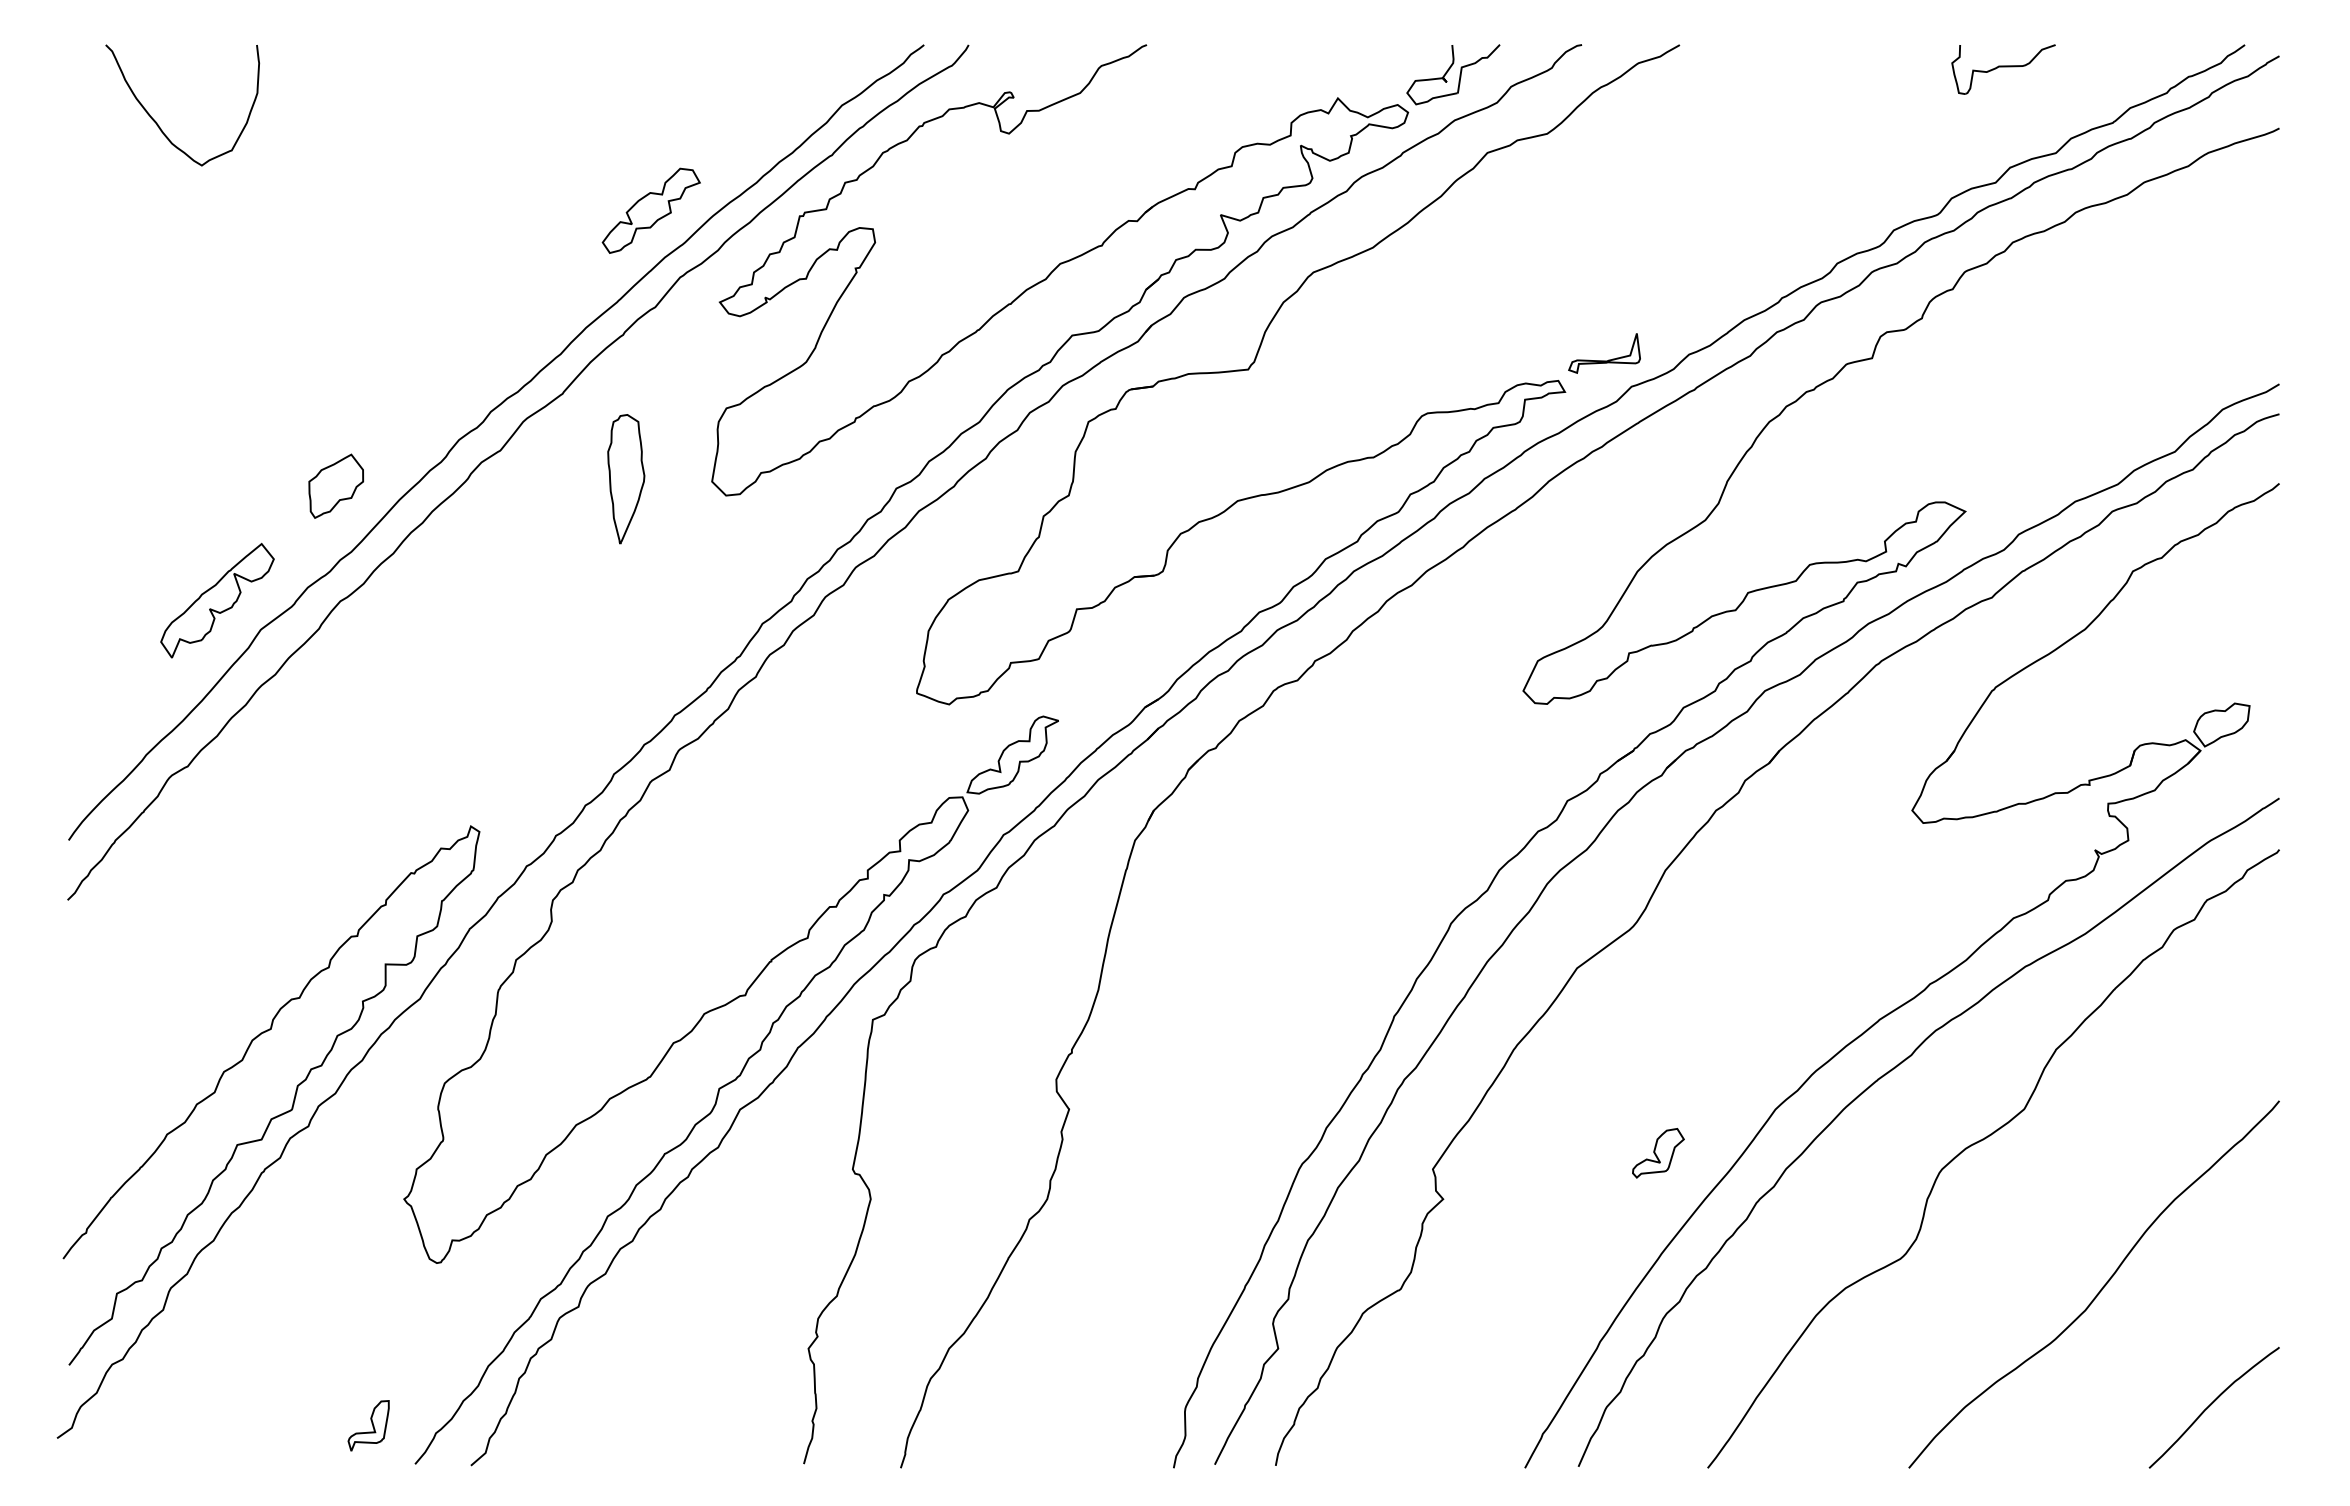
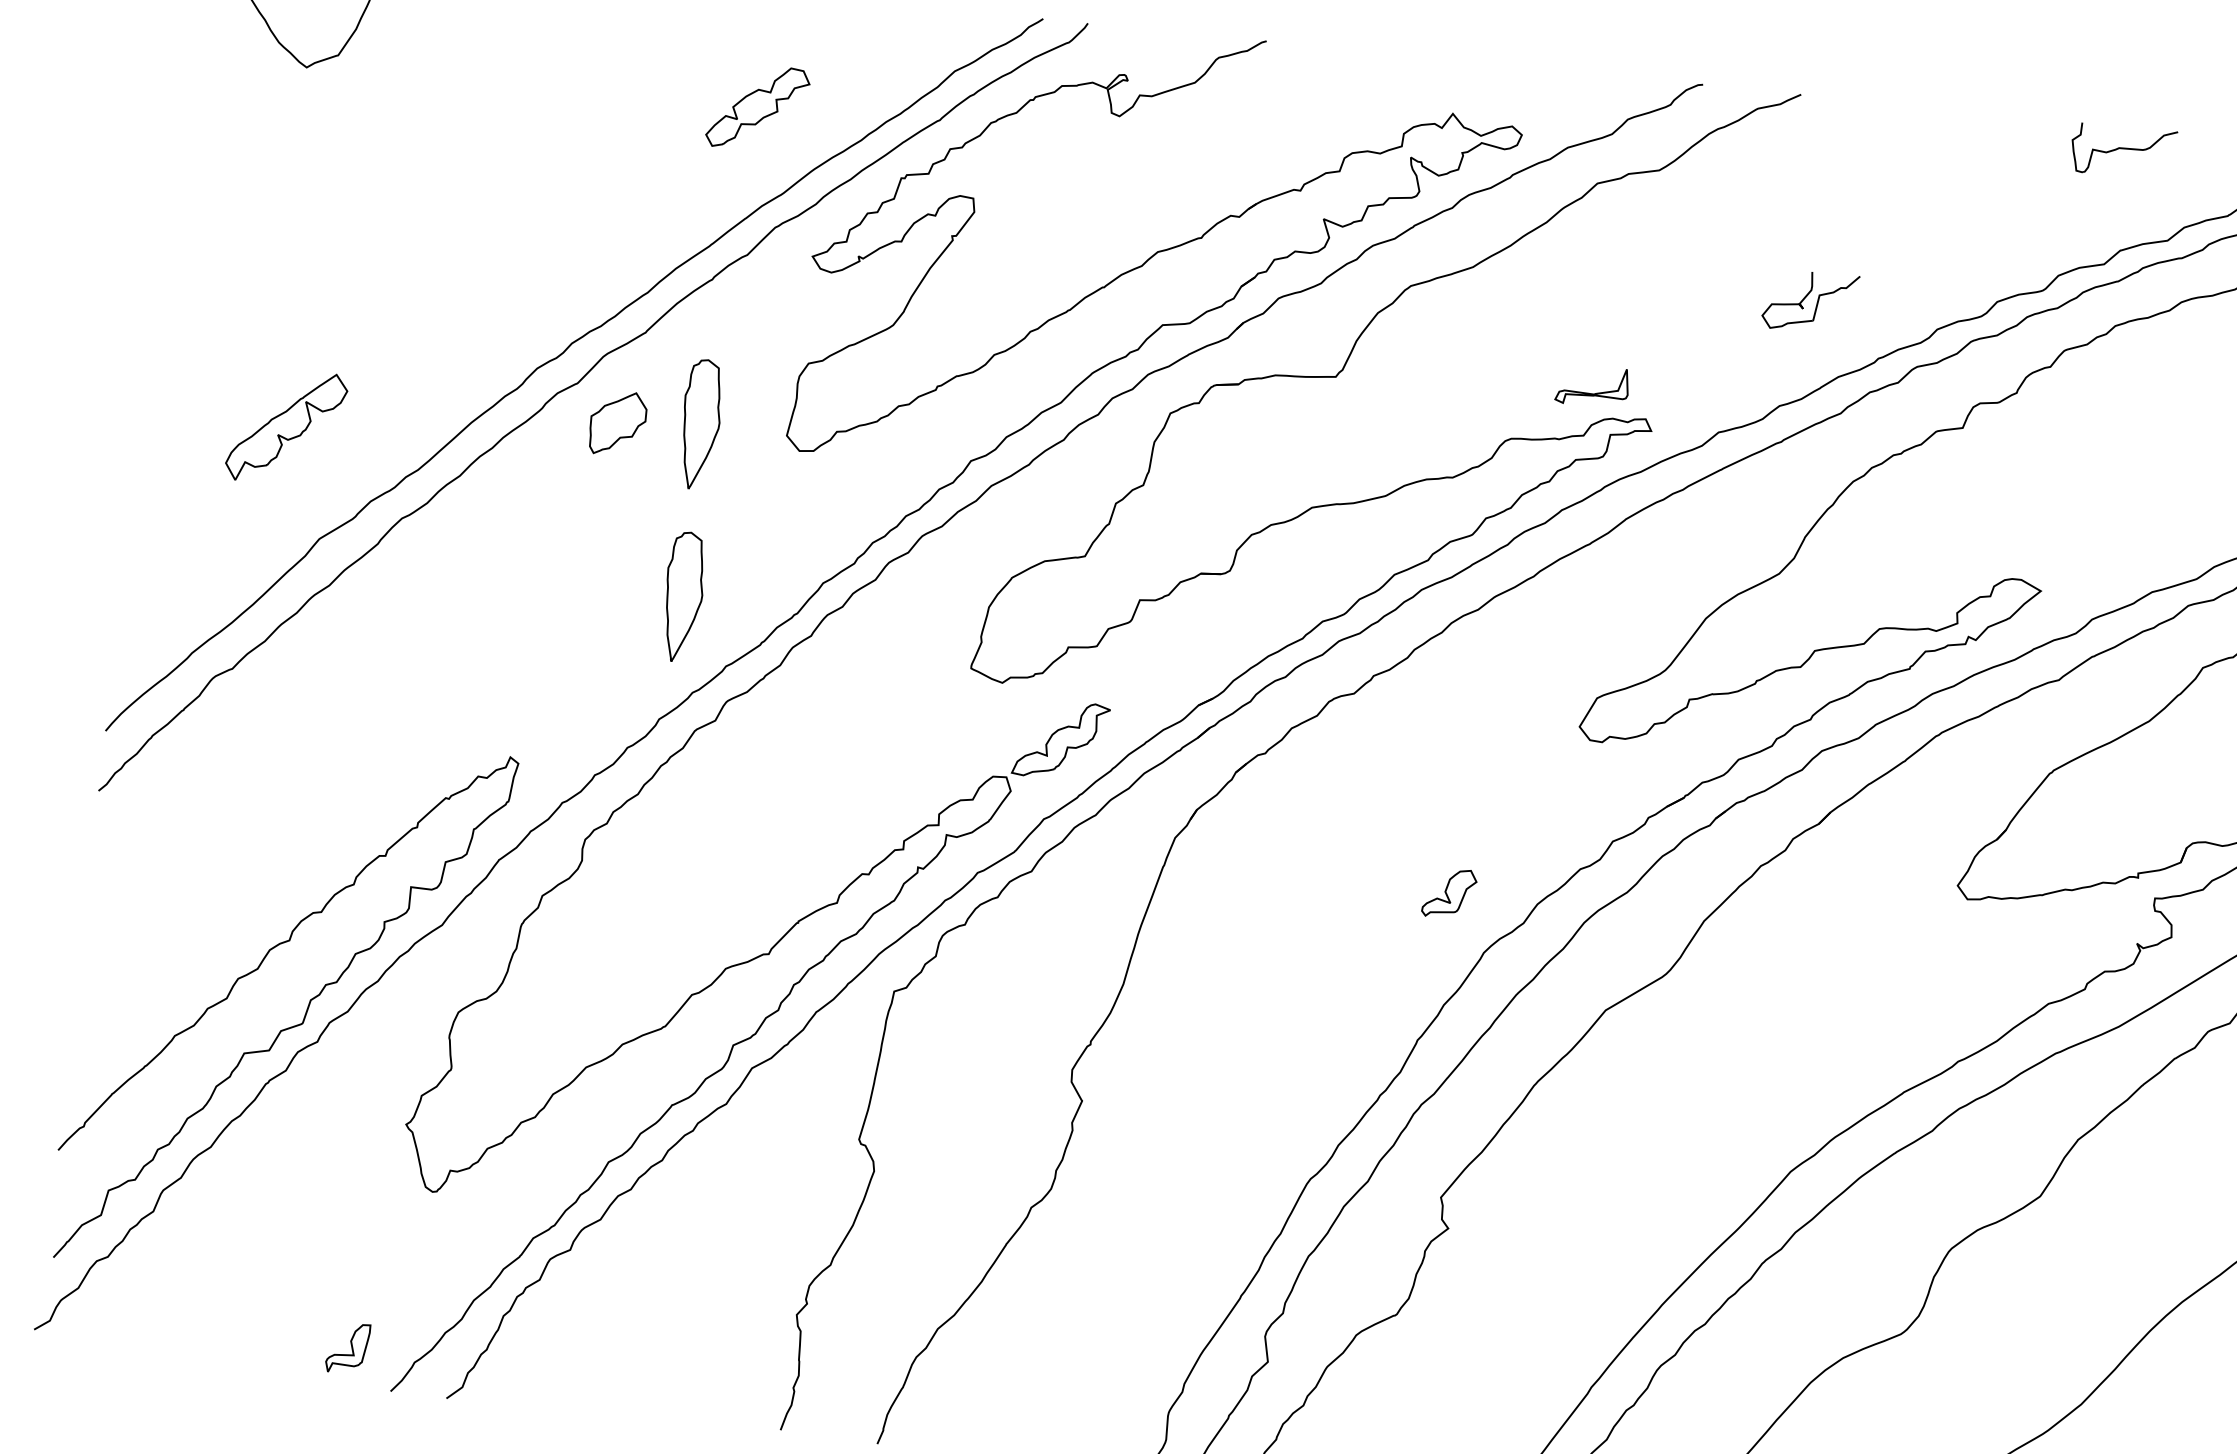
part: (1453, 74) -> (1810, 301), moved
part: (650, 210) -> (757, 107), moved
part: (1604, 360) -> (1591, 393), moved
part: (336, 485) -> (618, 422), moved
part: (217, 600) -> (286, 427), moved
part: (626, 651) -> (683, 597), added
part: (1658, 1153) -> (1449, 893), moved

